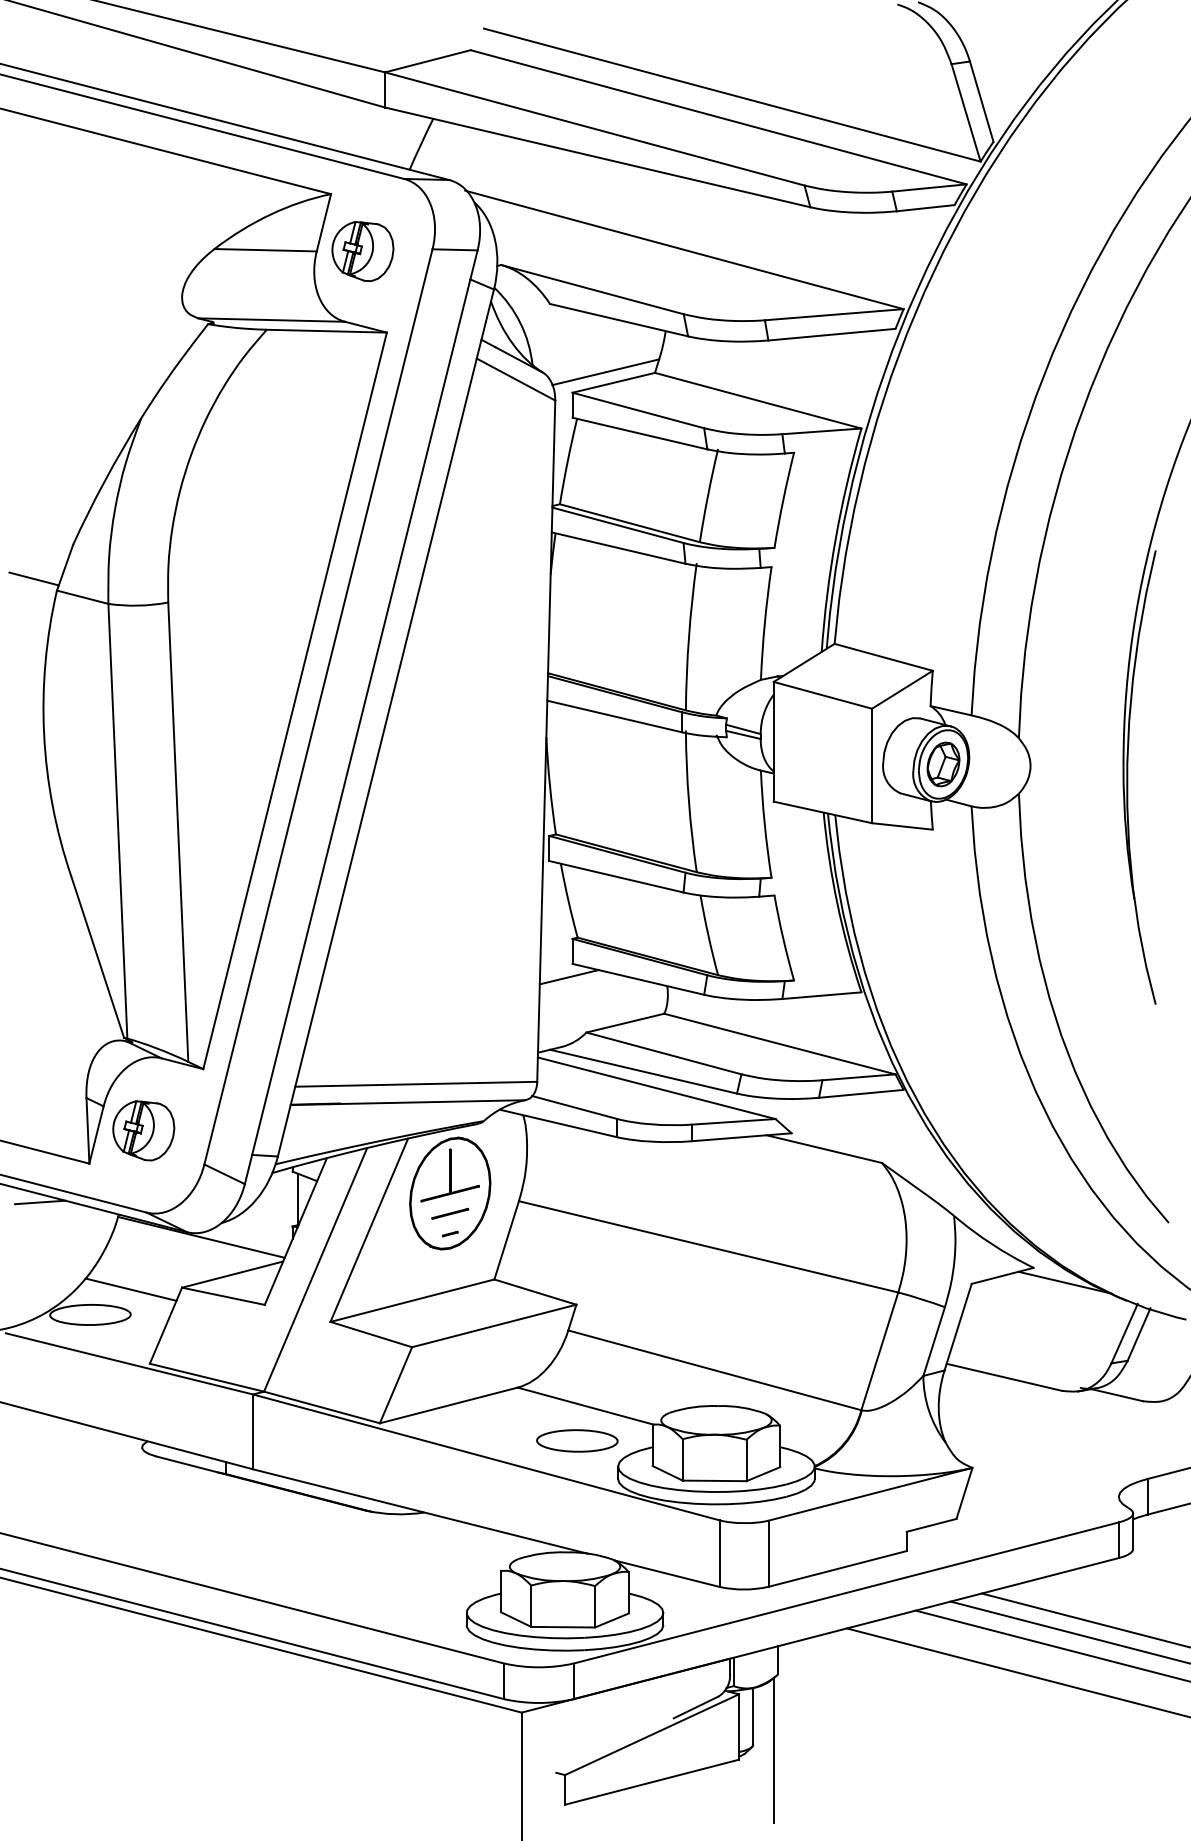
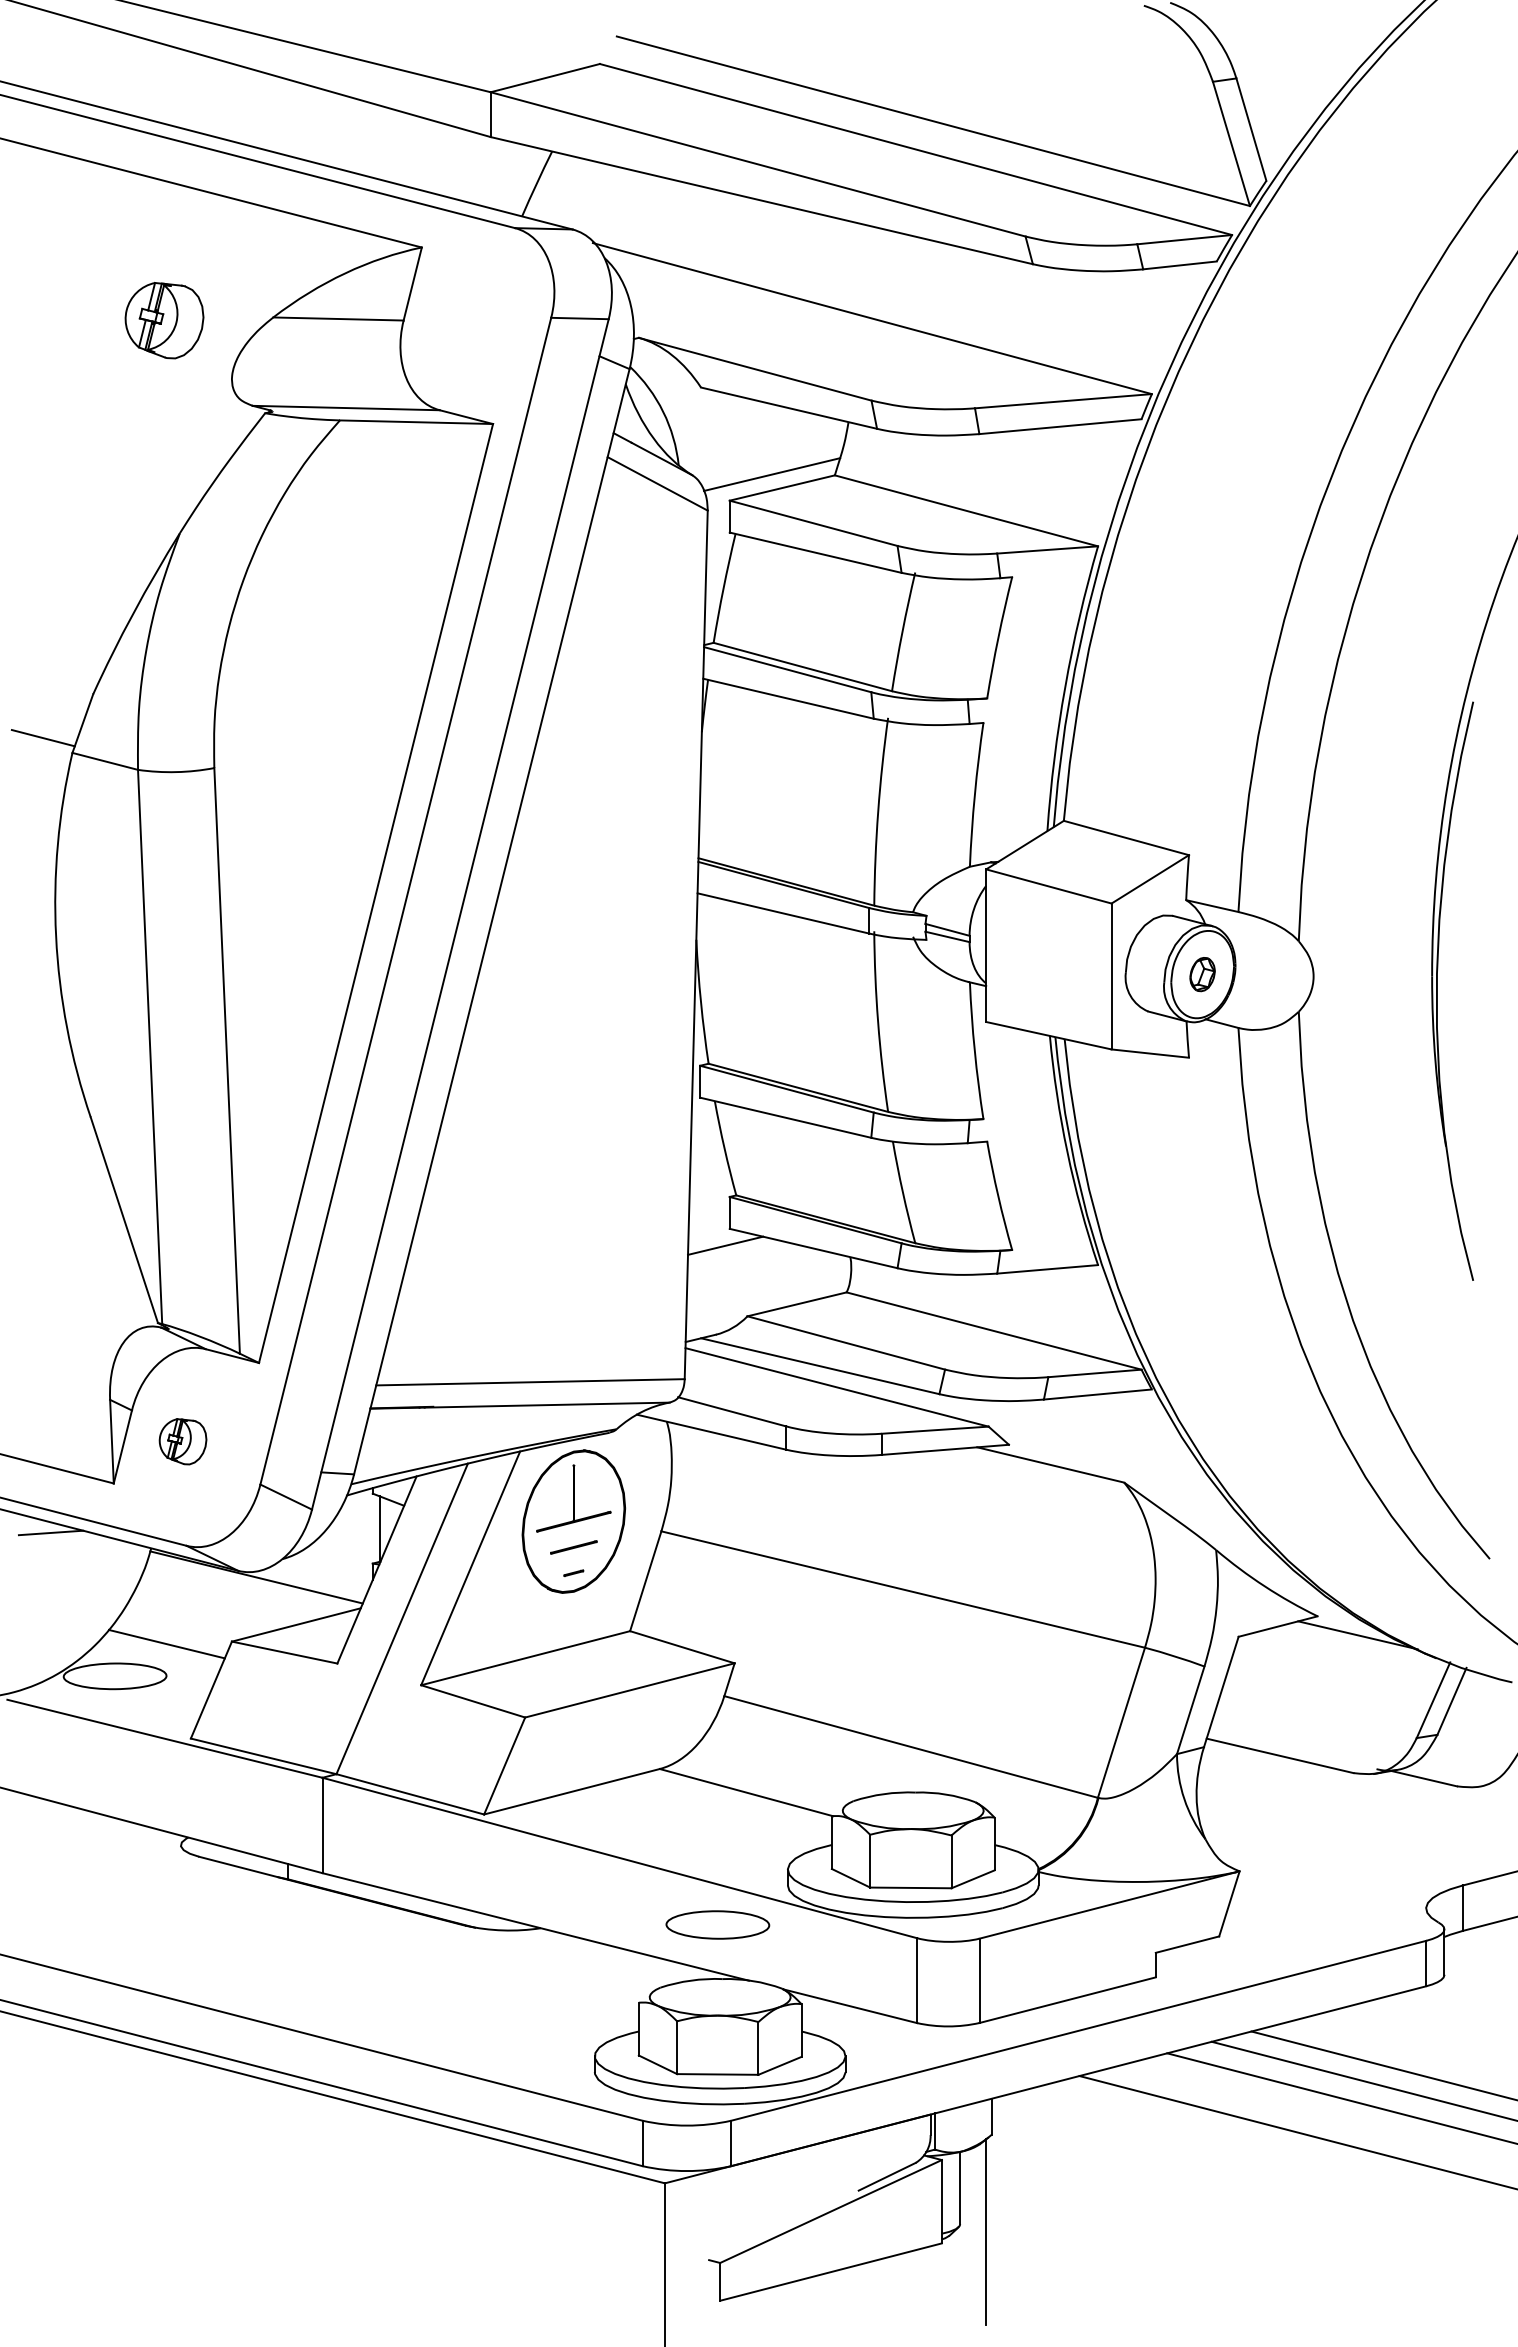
part: (362, 251) -> (164, 320), moved
part: (943, 764) -> (1202, 974), size x0.6
part: (143, 1130) -> (182, 1441), size x0.6
part: (577, 1440) -> (717, 1924), moved

